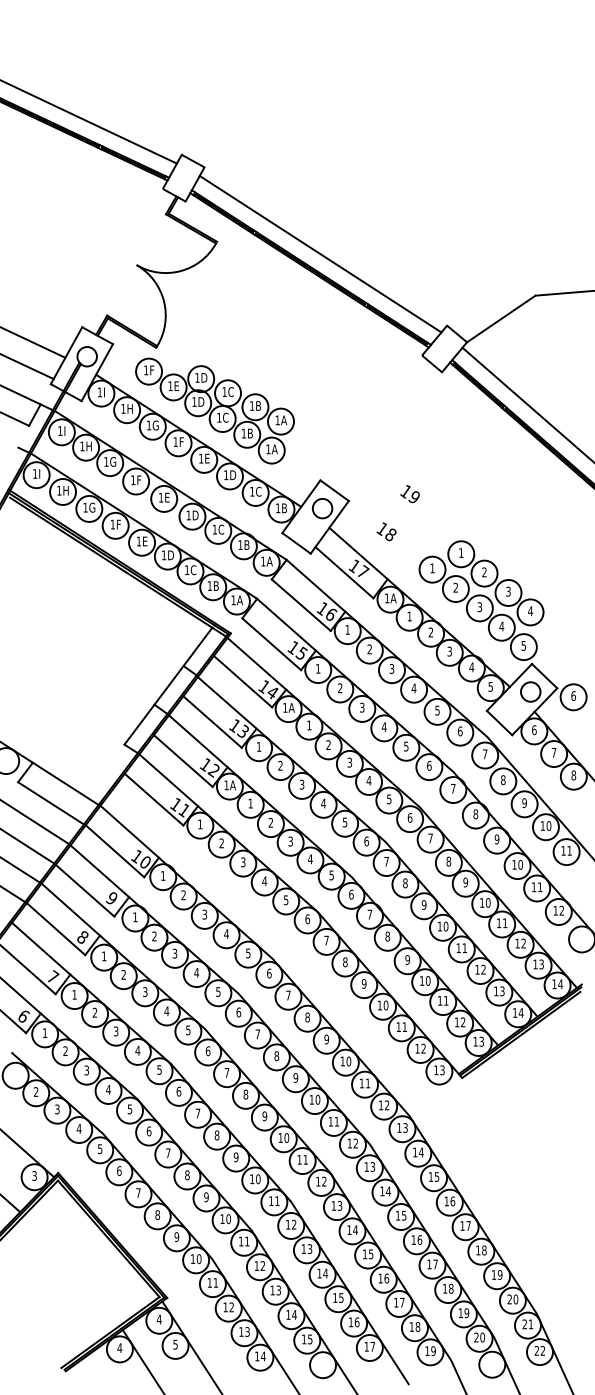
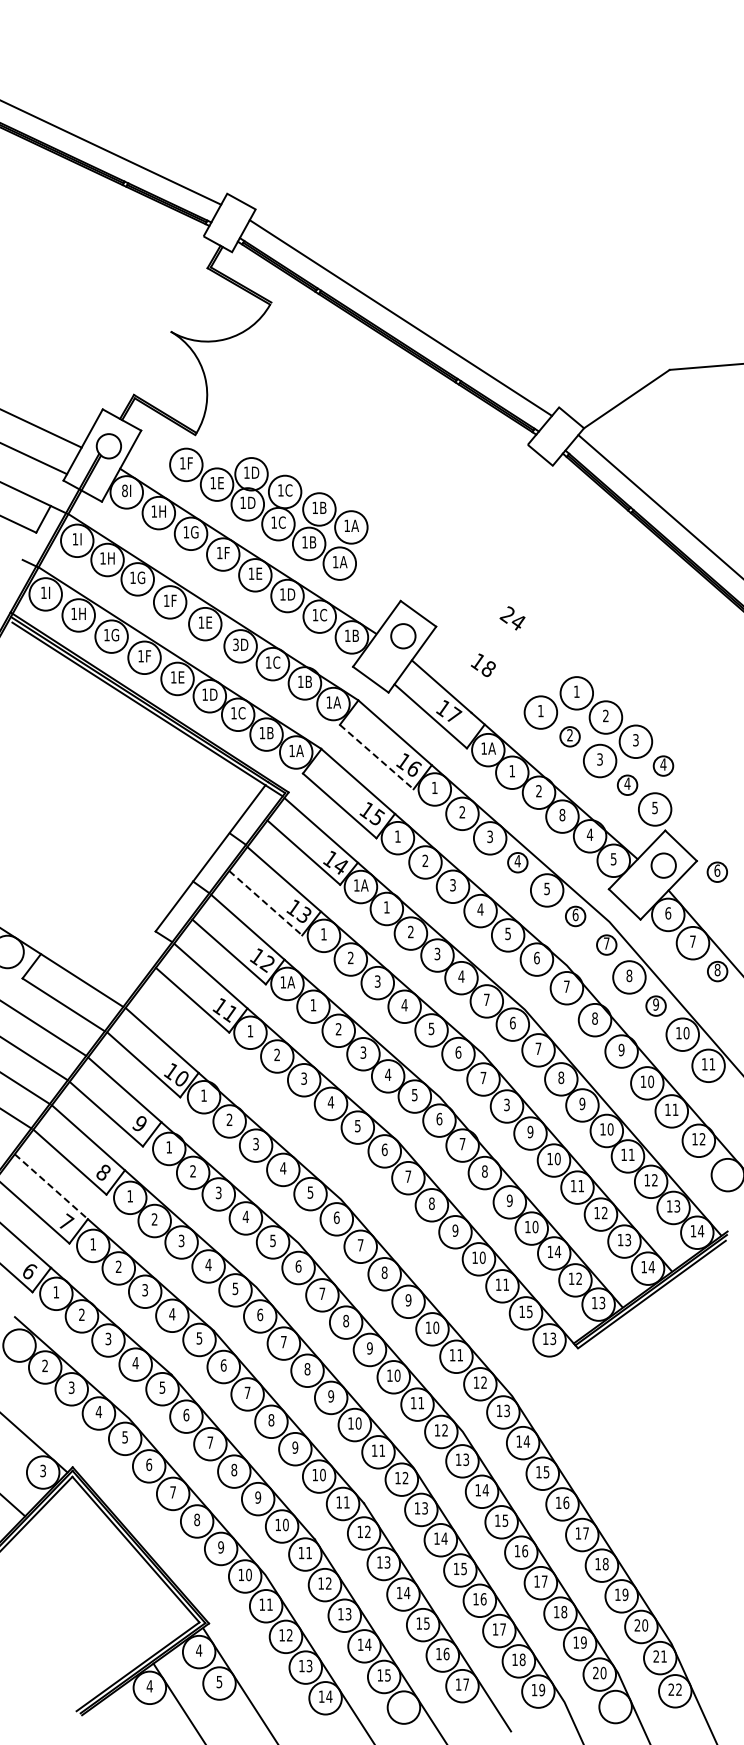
text: (99, 392) -> (124, 490), 1I -> 8I
text: (409, 494) -> (512, 618), 19 -> 24
text: (188, 515) -> (235, 644), 1D -> 3D
circle: (455, 588) -> (569, 736), size x0.6
line: (301, 605) -> (376, 757), solid -> dashed
circle: (530, 611) -> (663, 765), size x0.6
circle: (501, 627) -> (627, 785), size x0.6
text: (449, 651) -> (562, 814), 3 -> 8
circle: (413, 689) -> (517, 862), size x0.6
circle: (573, 697) -> (717, 872), size x0.6
line: (212, 722) -> (265, 903), solid -> dashed
circle: (460, 732) -> (575, 916), size x0.6
circle: (484, 755) -> (606, 944), size x0.6
circle: (573, 776) -> (717, 971), size x0.6
text: (389, 799) -> (486, 999), 5 -> 7
circle: (524, 803) -> (655, 1005), size x0.6
text: (405, 882) -> (506, 1104), 8 -> 3
line: (41, 948) -> (51, 1186), solid -> dashed
text: (445, 1000) -> (557, 1251), 11 -> 14
text: (423, 1048) -> (529, 1311), 12 -> 15

